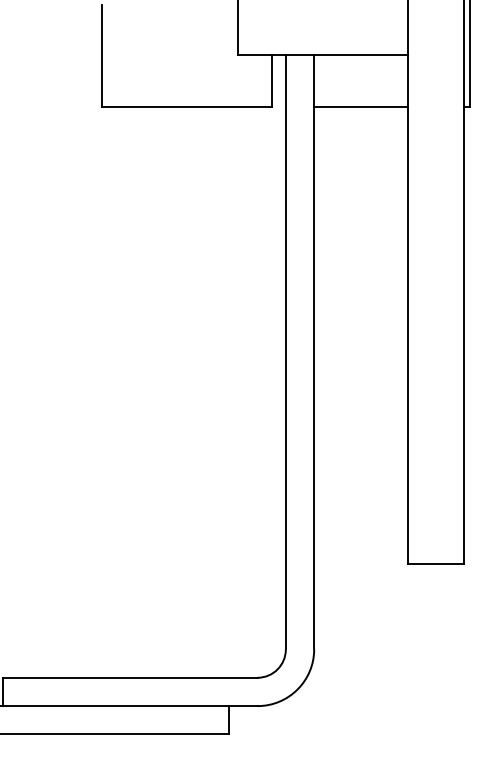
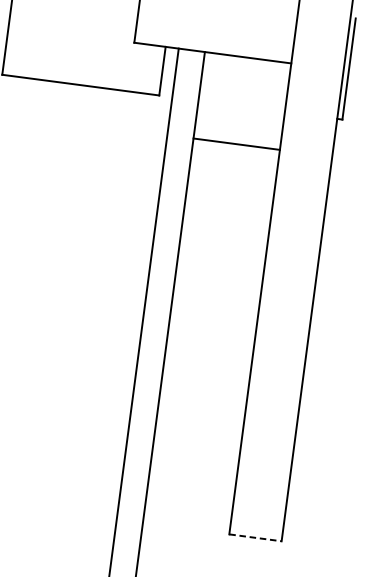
line: (360, 107) -> (236, 144), moved
line: (436, 564) -> (255, 537), solid -> dashed

